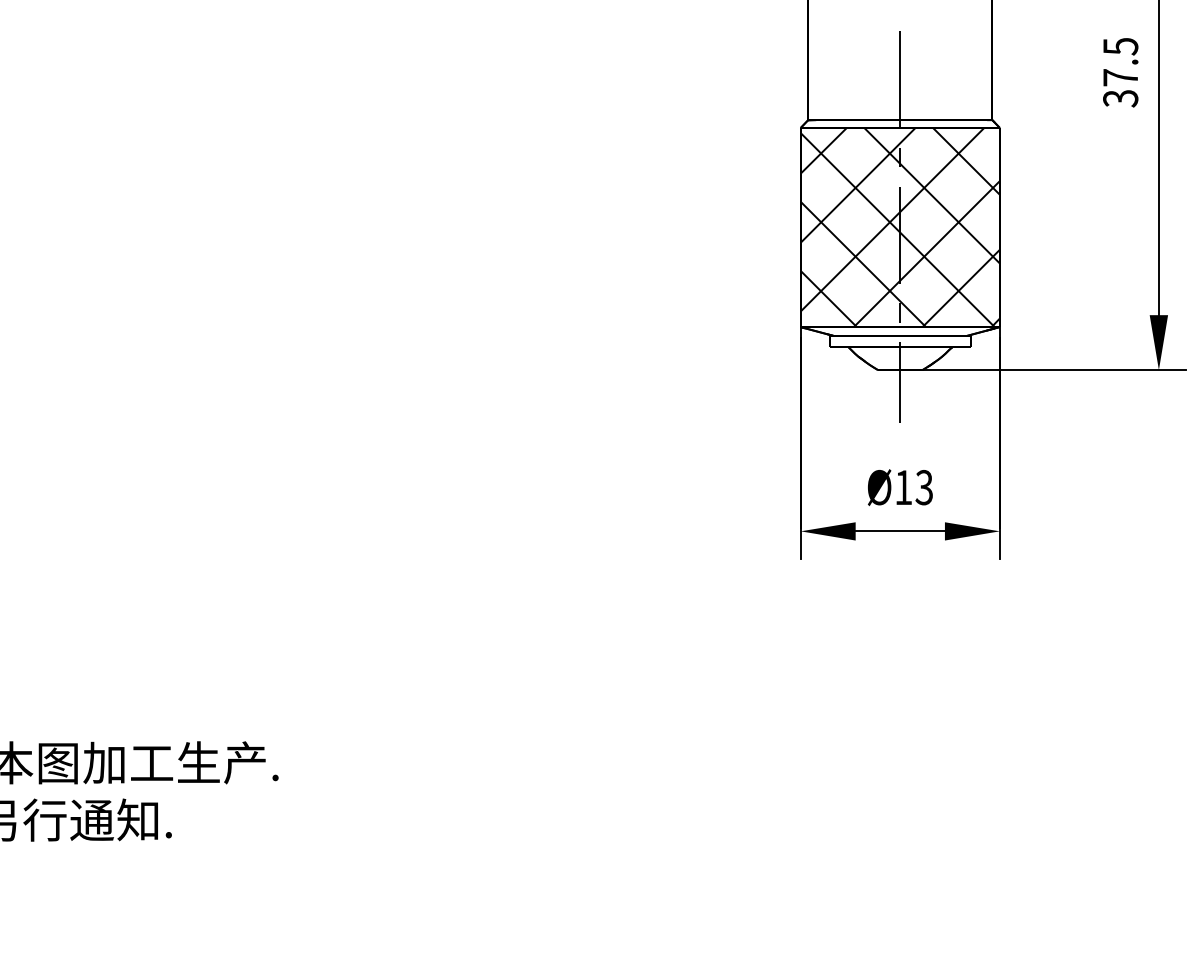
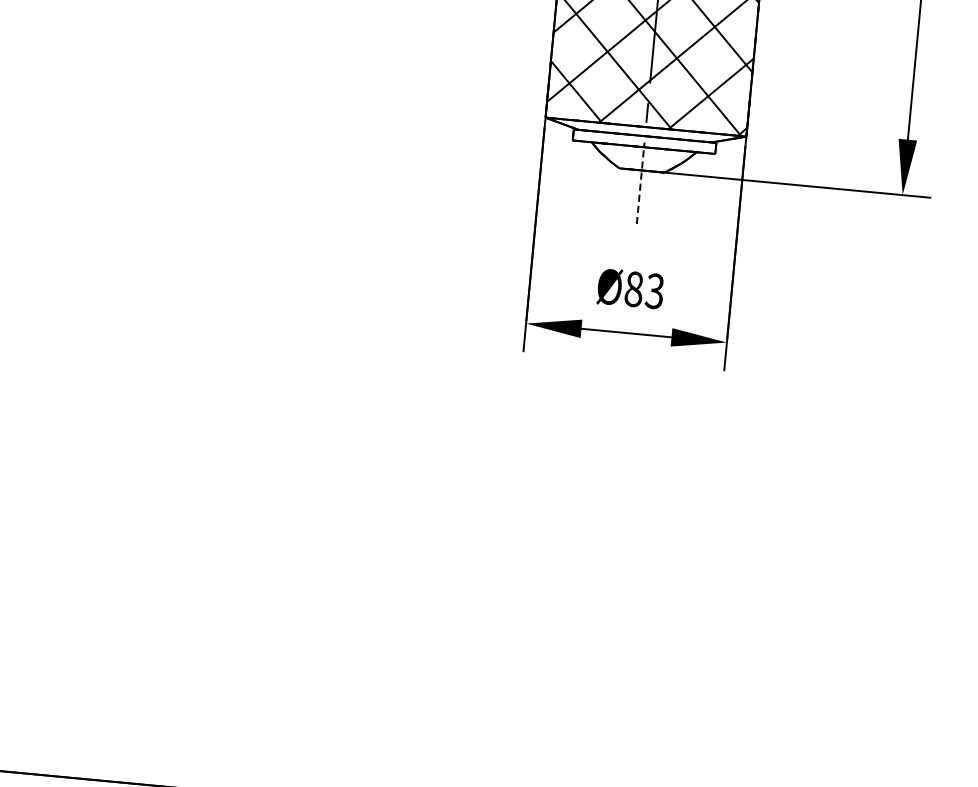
line: (900, 382) -> (640, 182), solid -> dashed
text: (903, 487) -> (633, 289), Ø13 -> Ø83

